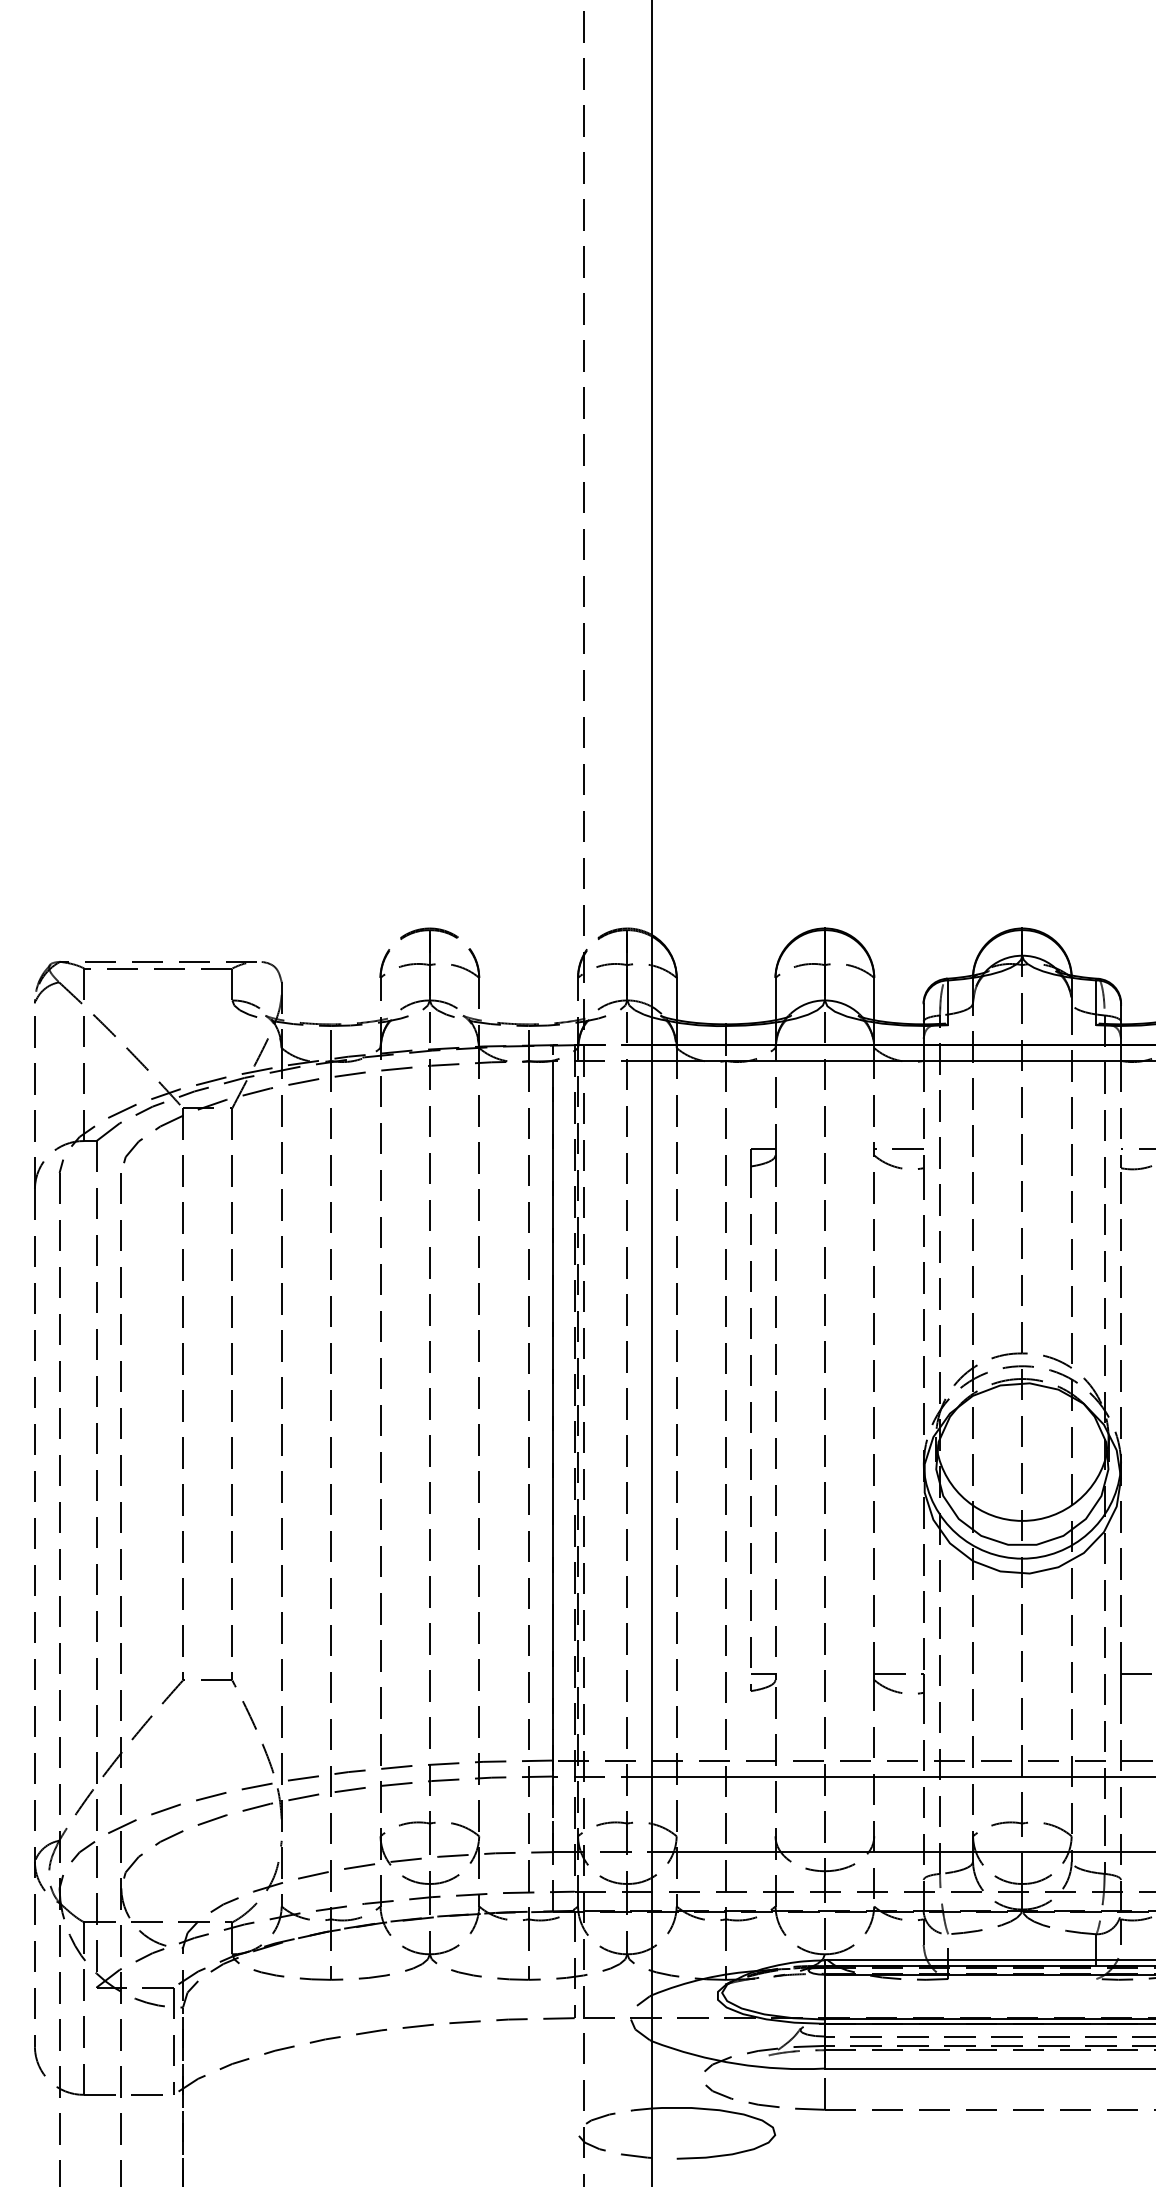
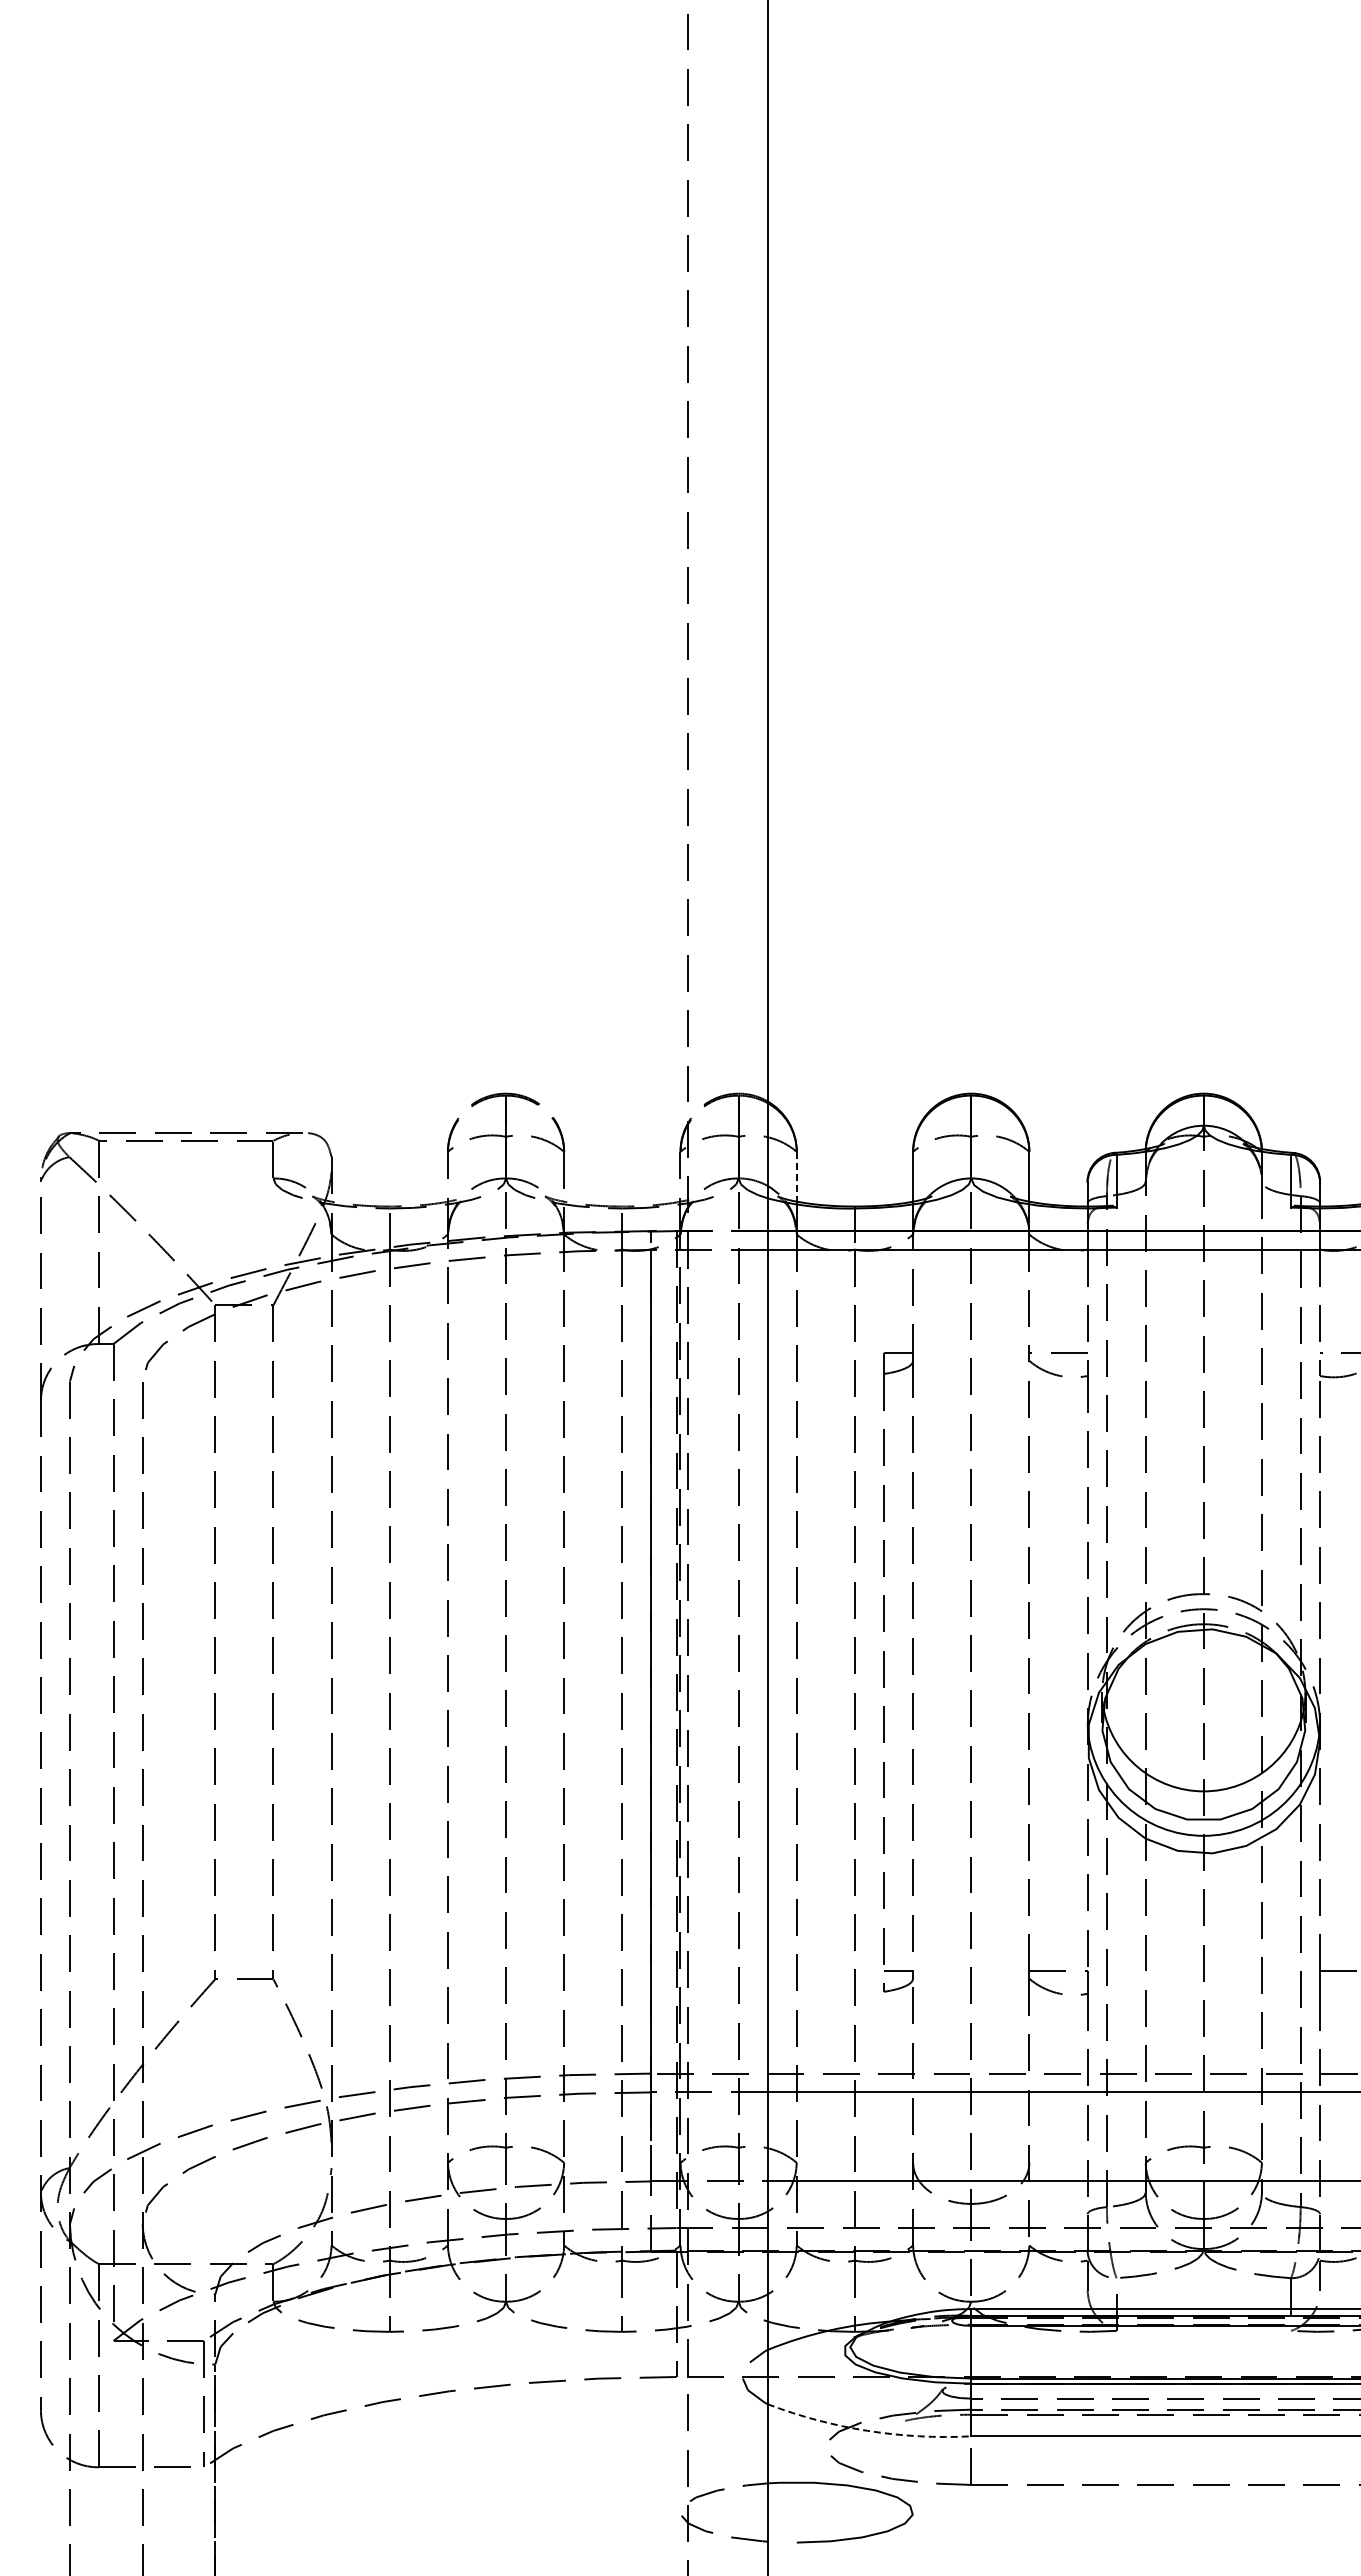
line: (676, 998) -> (796, 1176), solid -> dashed
arc: (736, 2063) -> (867, 2430), solid -> dashed

